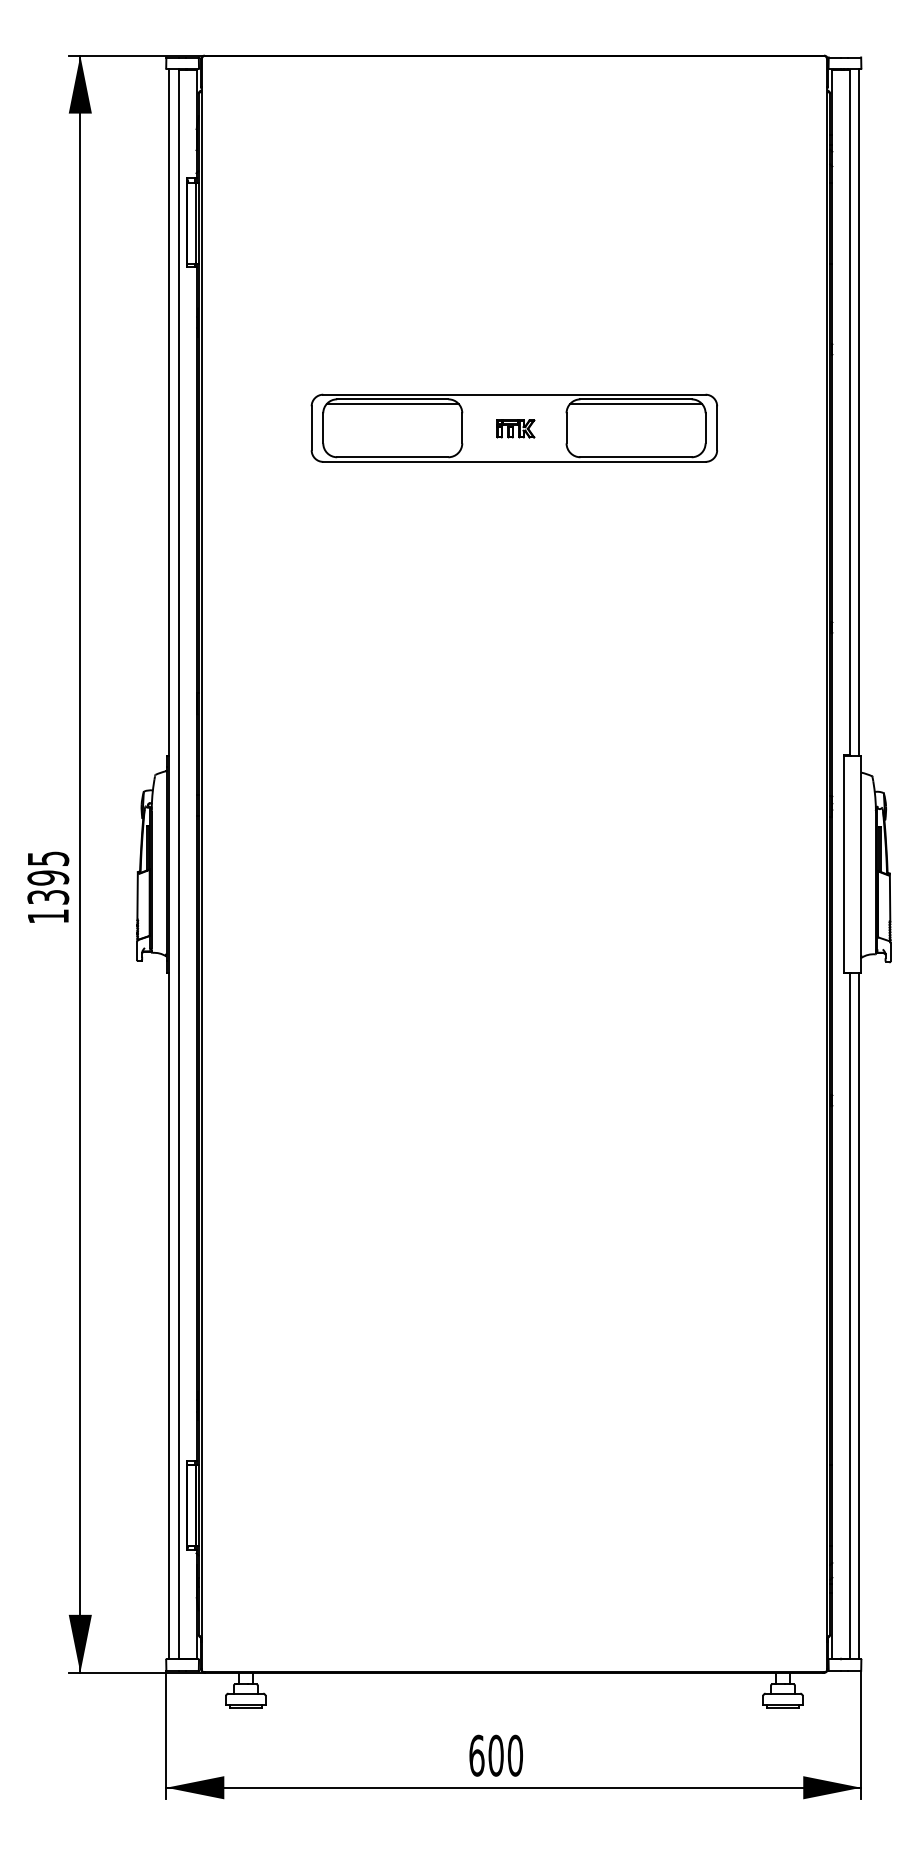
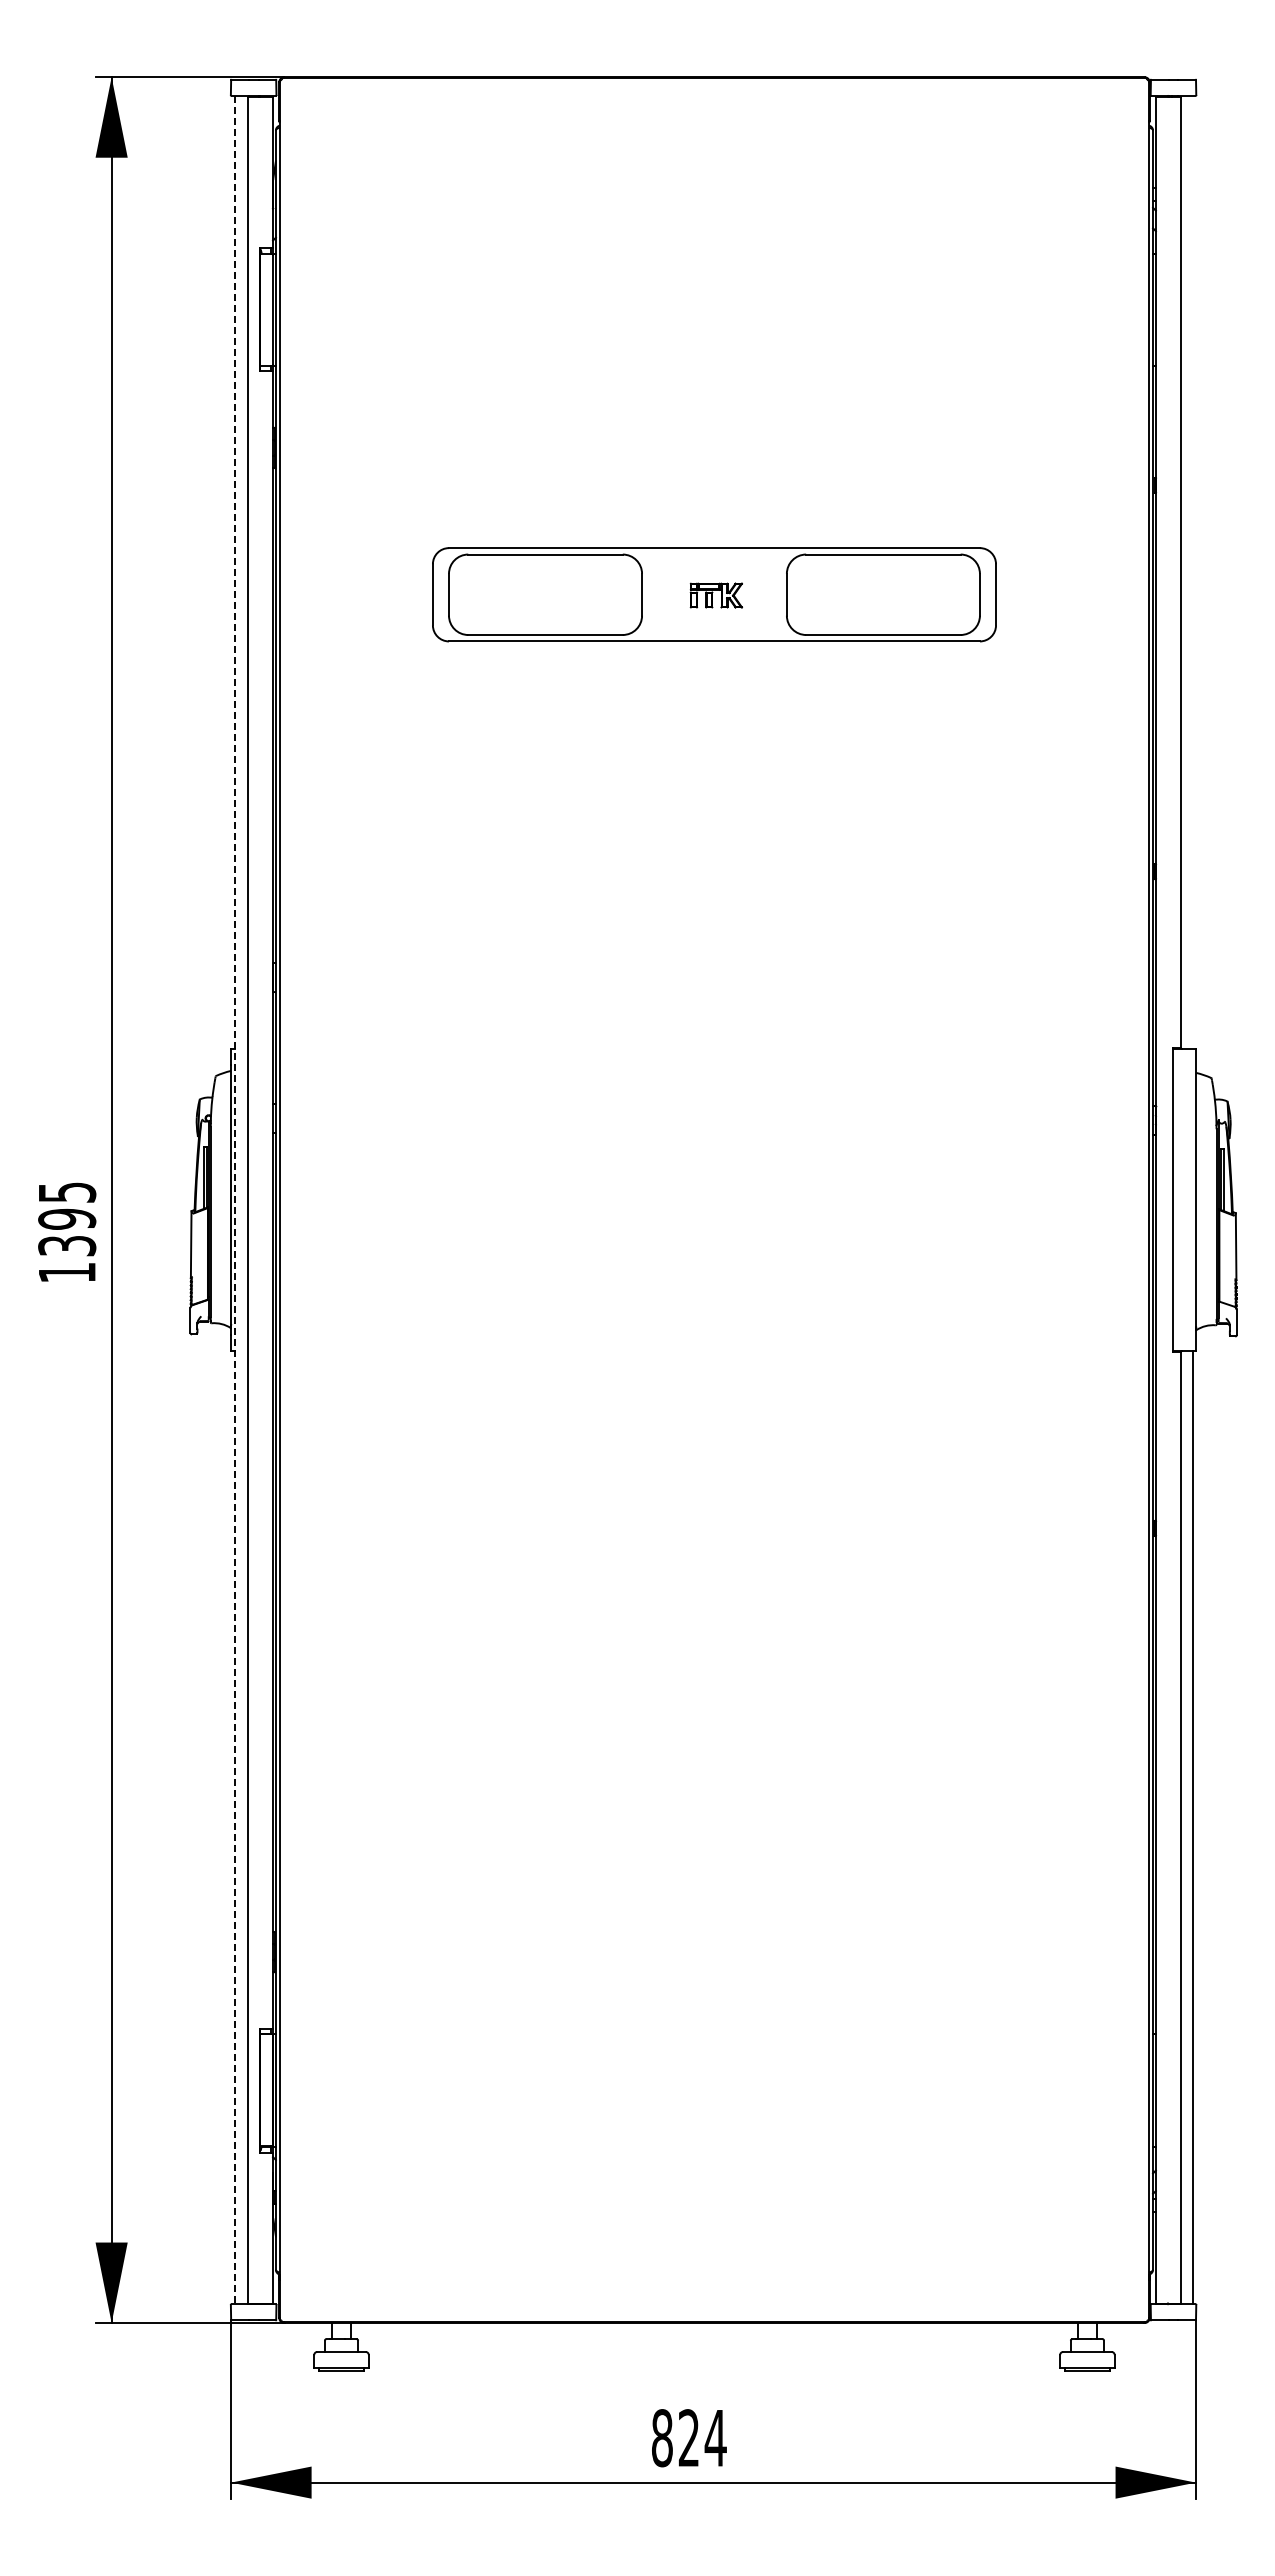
line: (392, 404) -> (545, 561), removed
line: (636, 404) -> (883, 561), removed
line: (858, 412) -> (1192, 572), removed
line: (168, 864) -> (234, 1200), solid -> dashed
text: (496, 1755) -> (689, 2438), 600 -> 824

